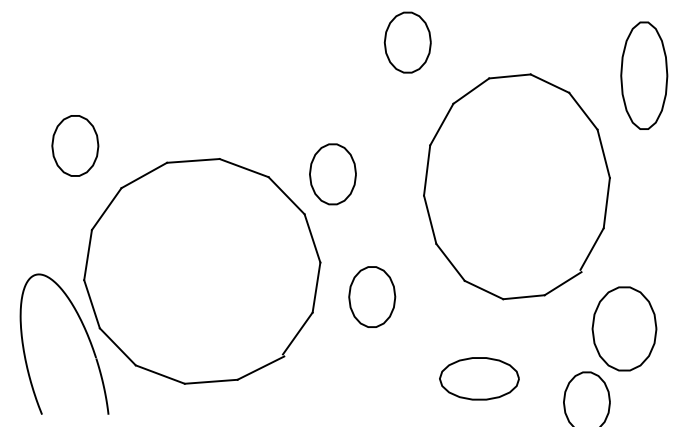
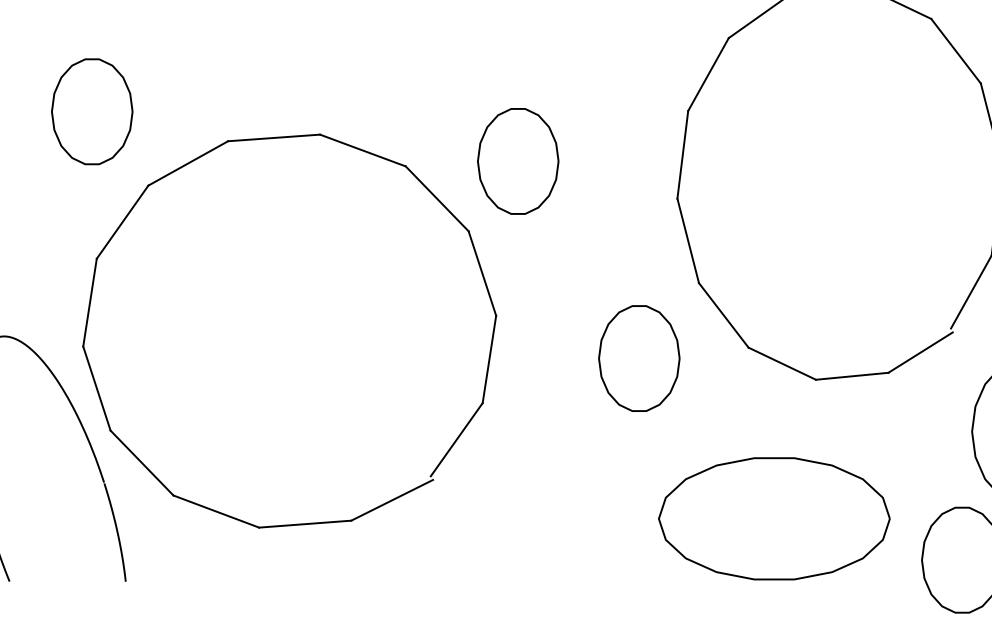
part: (75, 145) -> (92, 111), moved
part: (372, 296) -> (639, 357), moved
part: (479, 378) -> (774, 518), size x1.67

